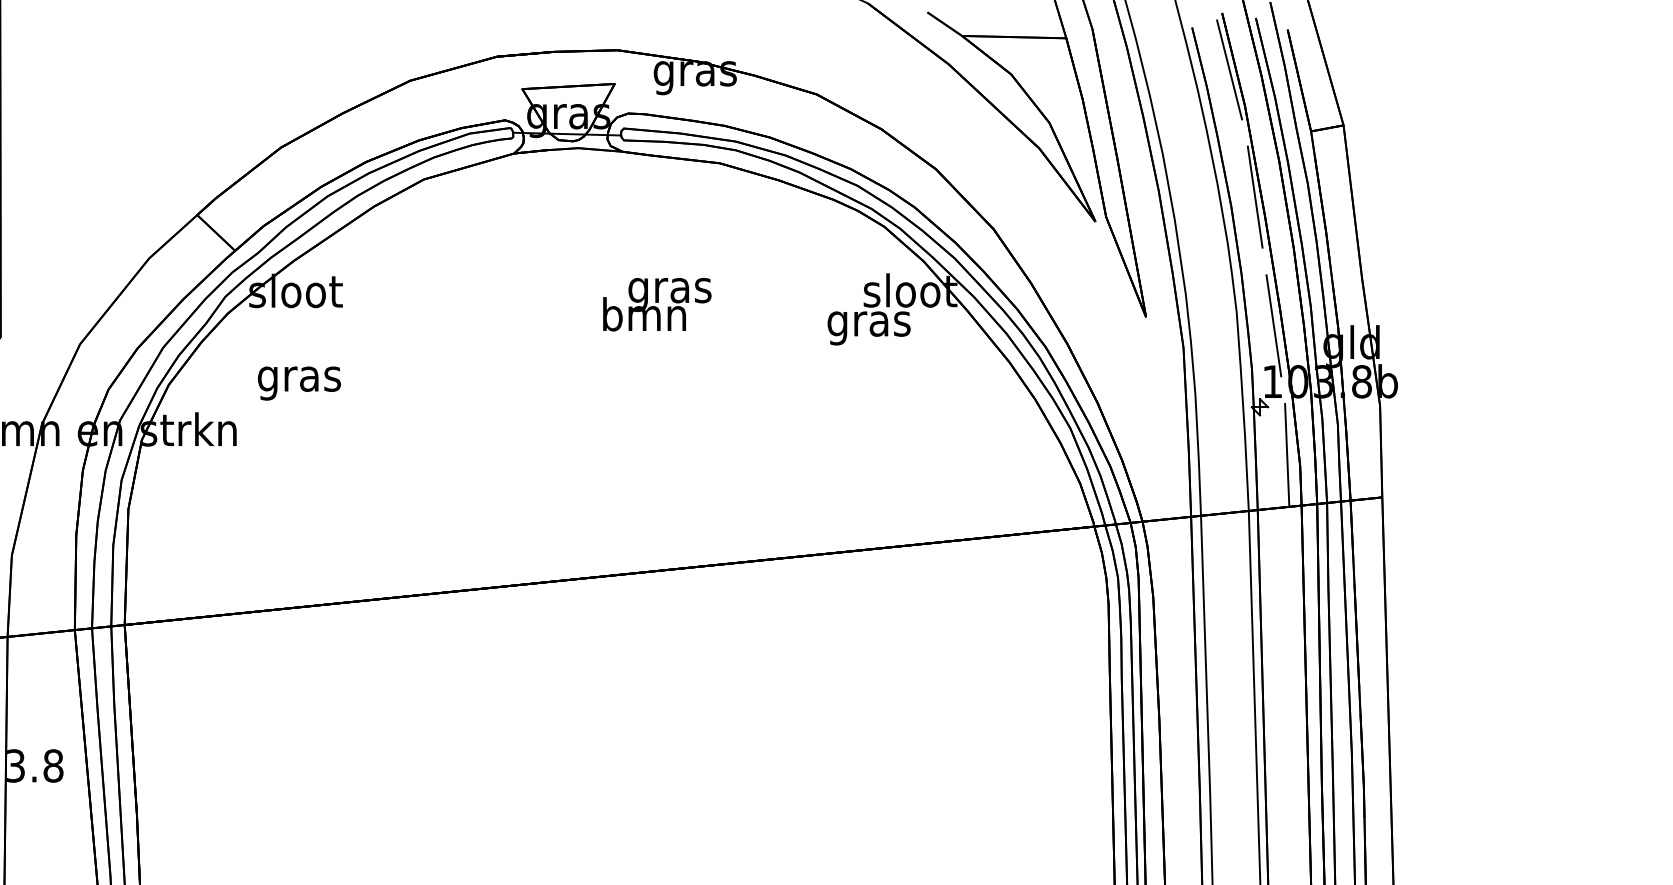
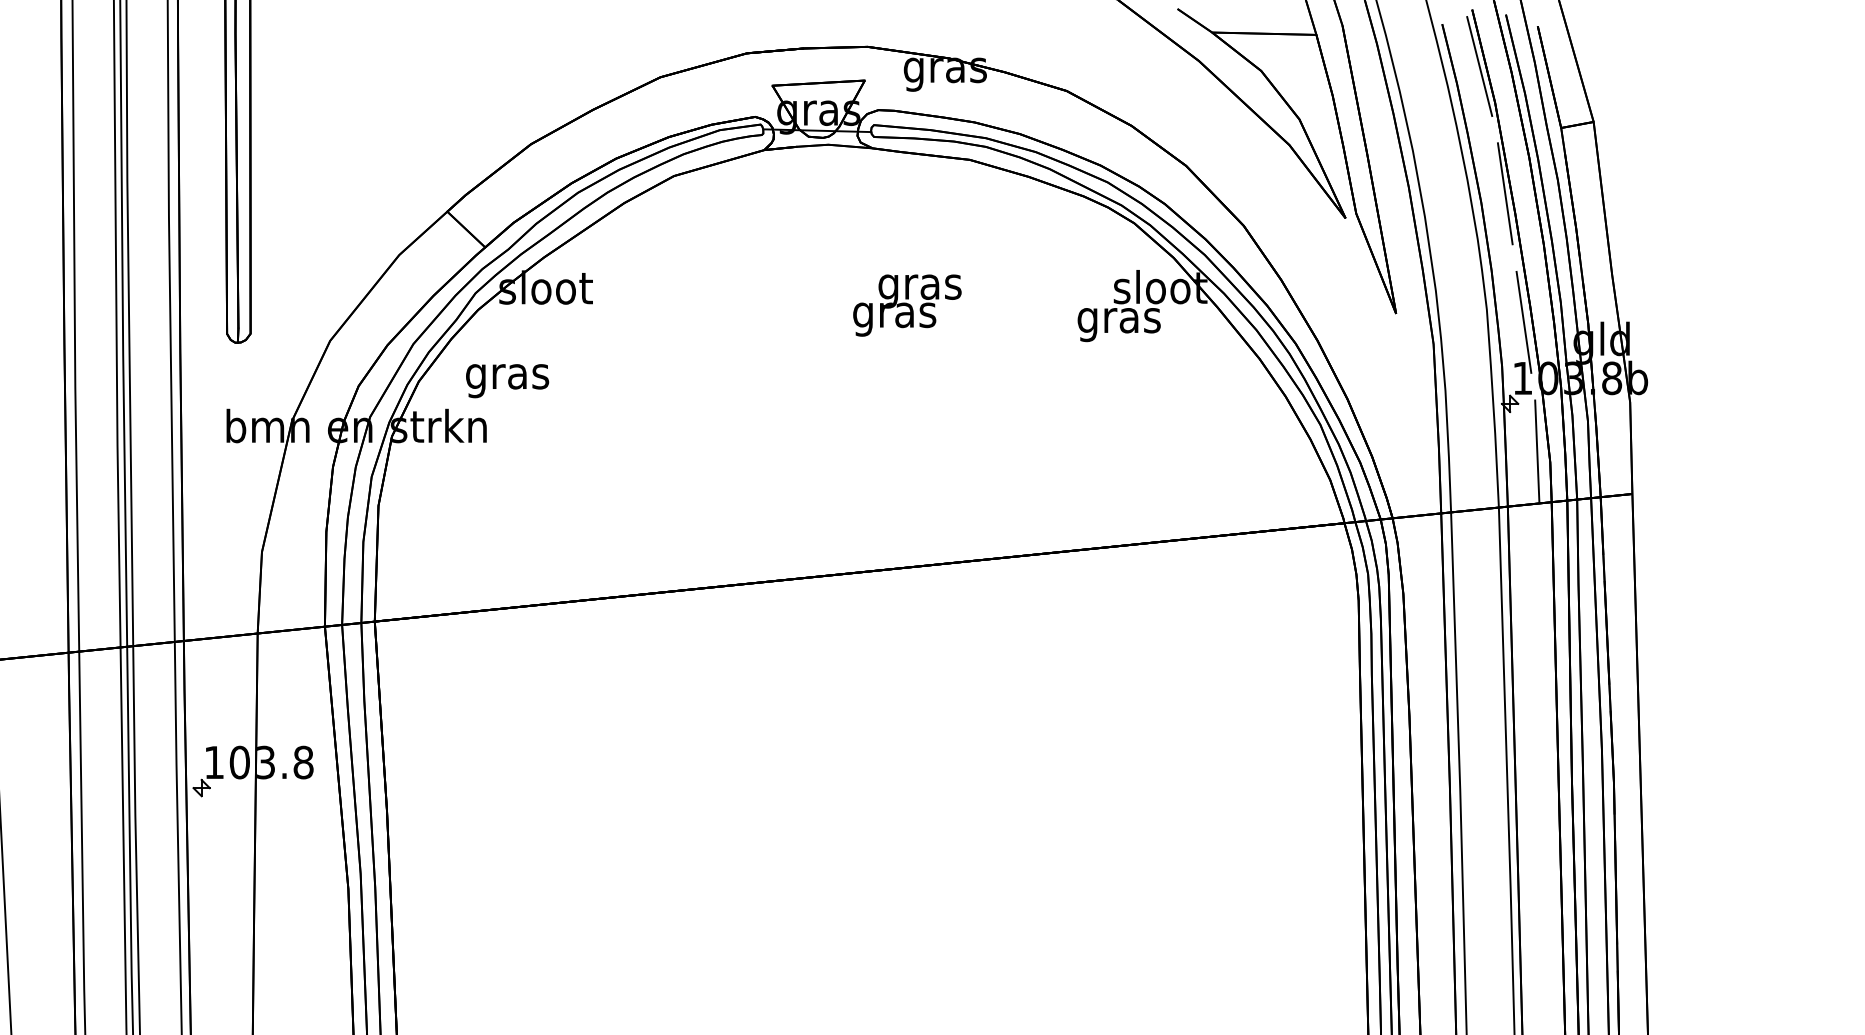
text: (644, 317) -> (894, 314), bmn -> gras
text: (299, 383) -> (507, 381), moved

